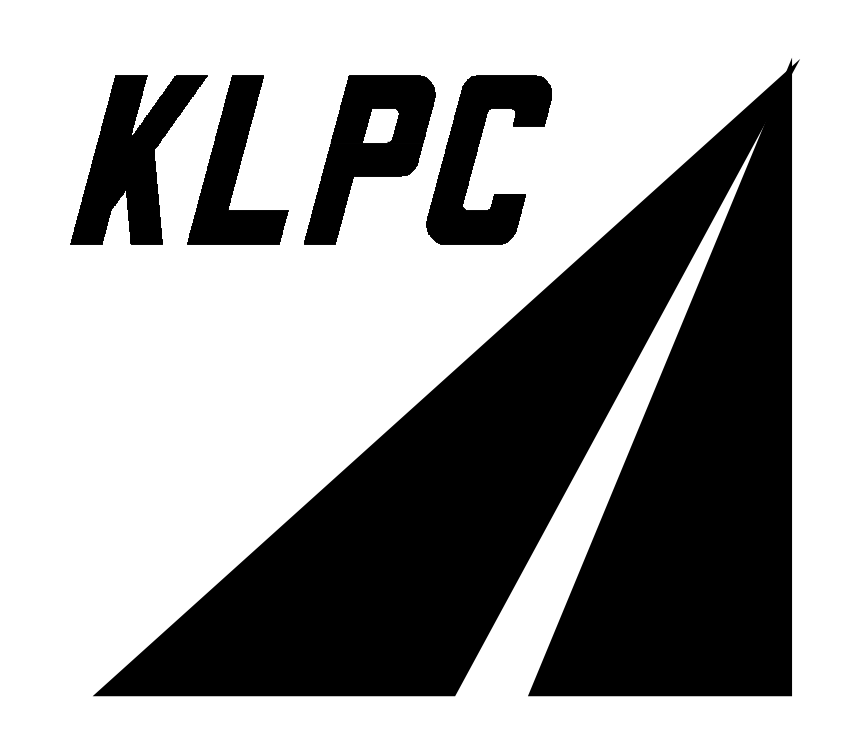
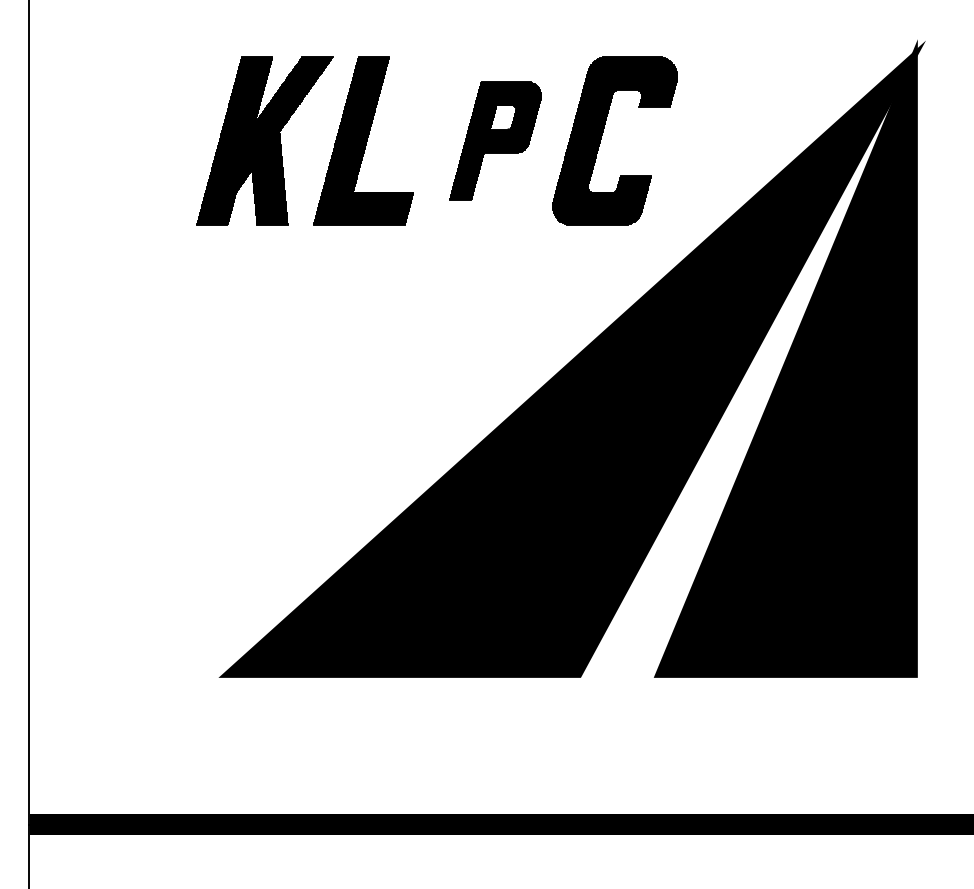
part: (369, 158) -> (495, 140), size x0.7

